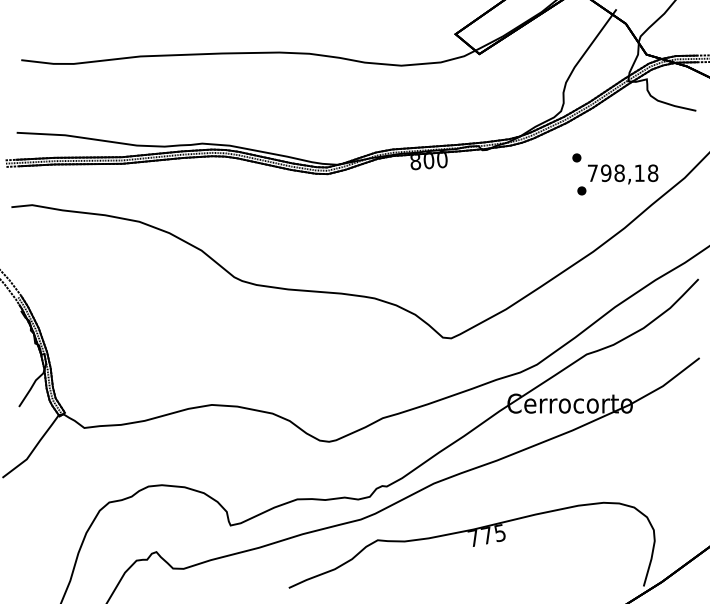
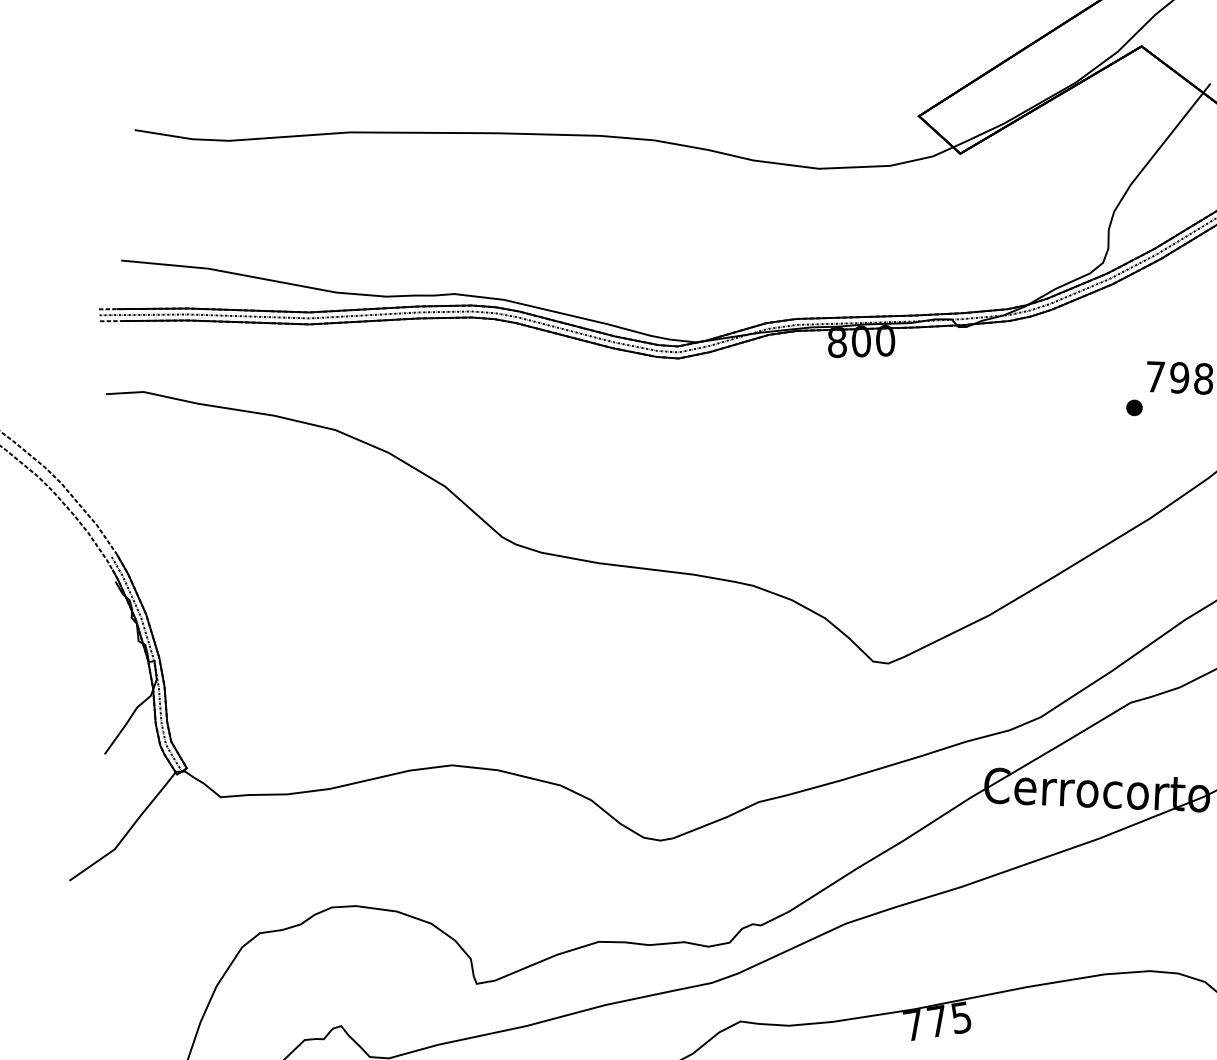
part: (576, 157) -> (1127, 347), removed

